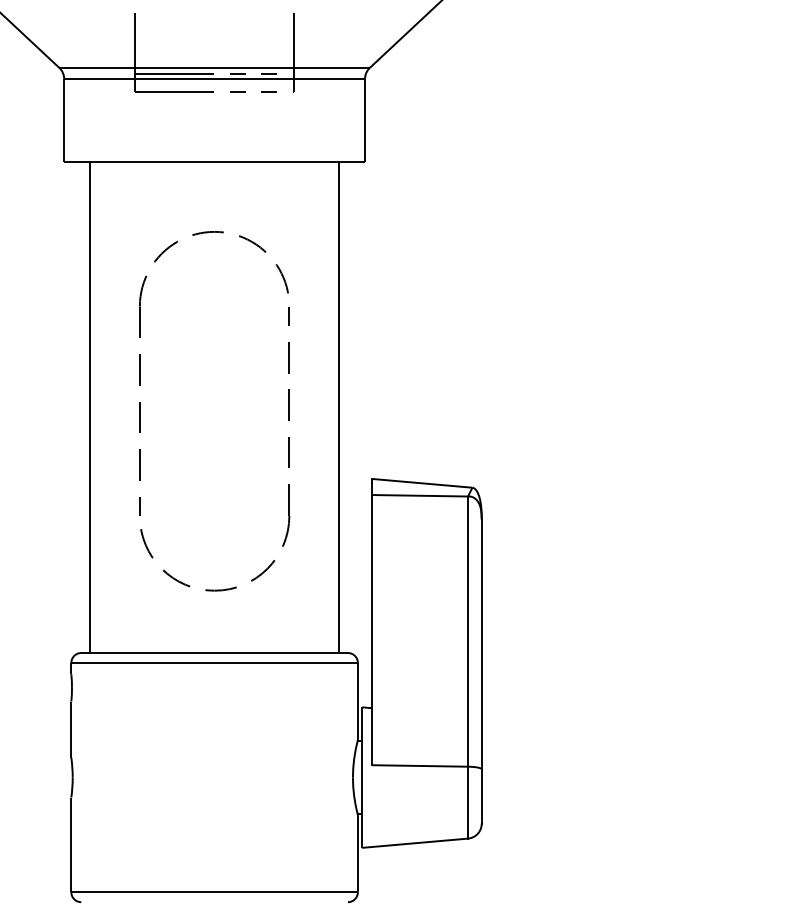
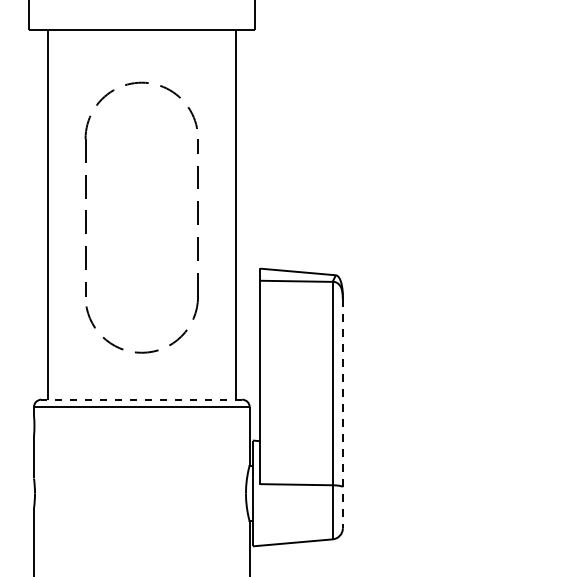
line: (214, 653) -> (141, 400), solid -> dashed
line: (481, 672) -> (342, 414), solid -> dashed

